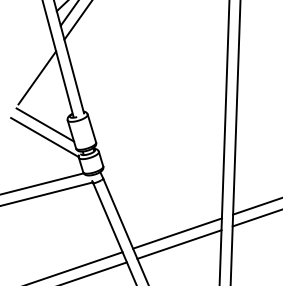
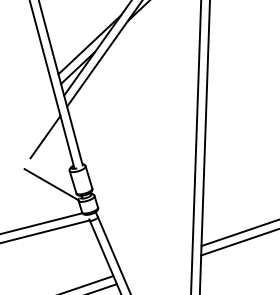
line: (44, 124) -> (51, 174), removed
line: (176, 233) -> (156, 261), removed
line: (179, 244) -> (158, 269), removed

